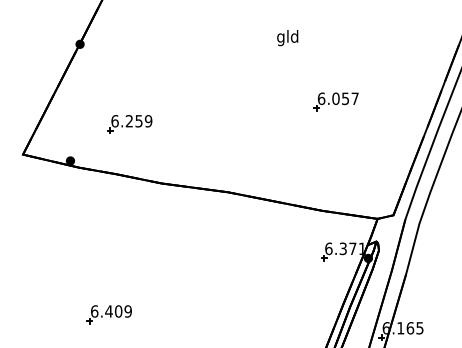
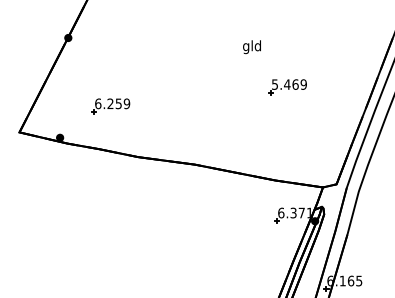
text: (287, 38) -> (251, 47), moved
text: (337, 98) -> (288, 84), 6.057 -> 5.469
part: (108, 314) -> (92, 269), removed

